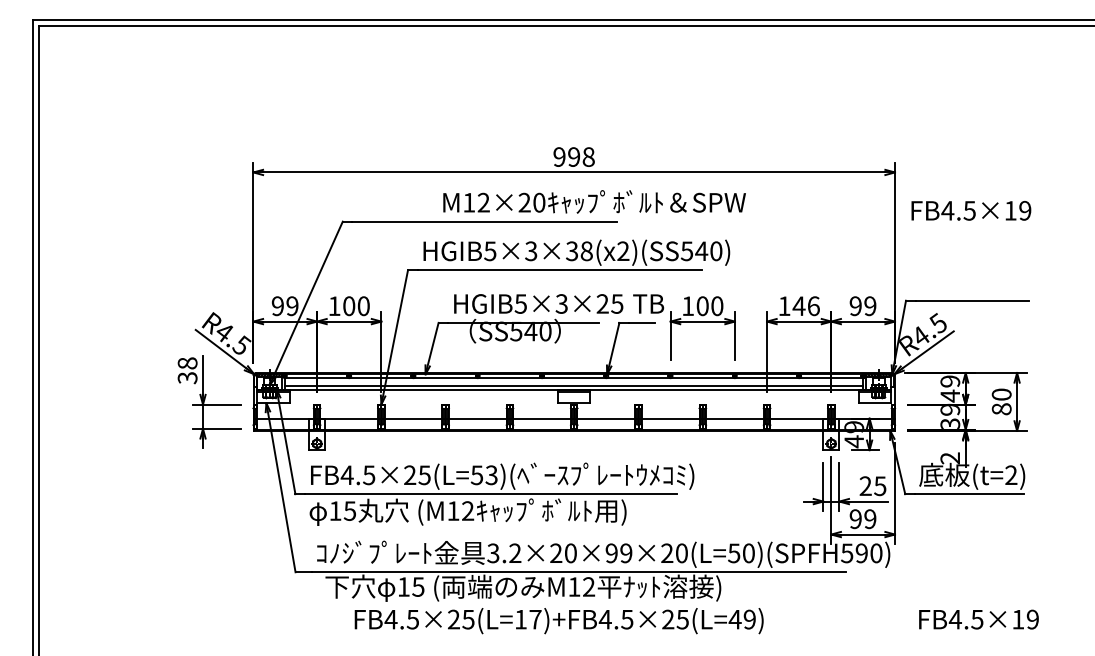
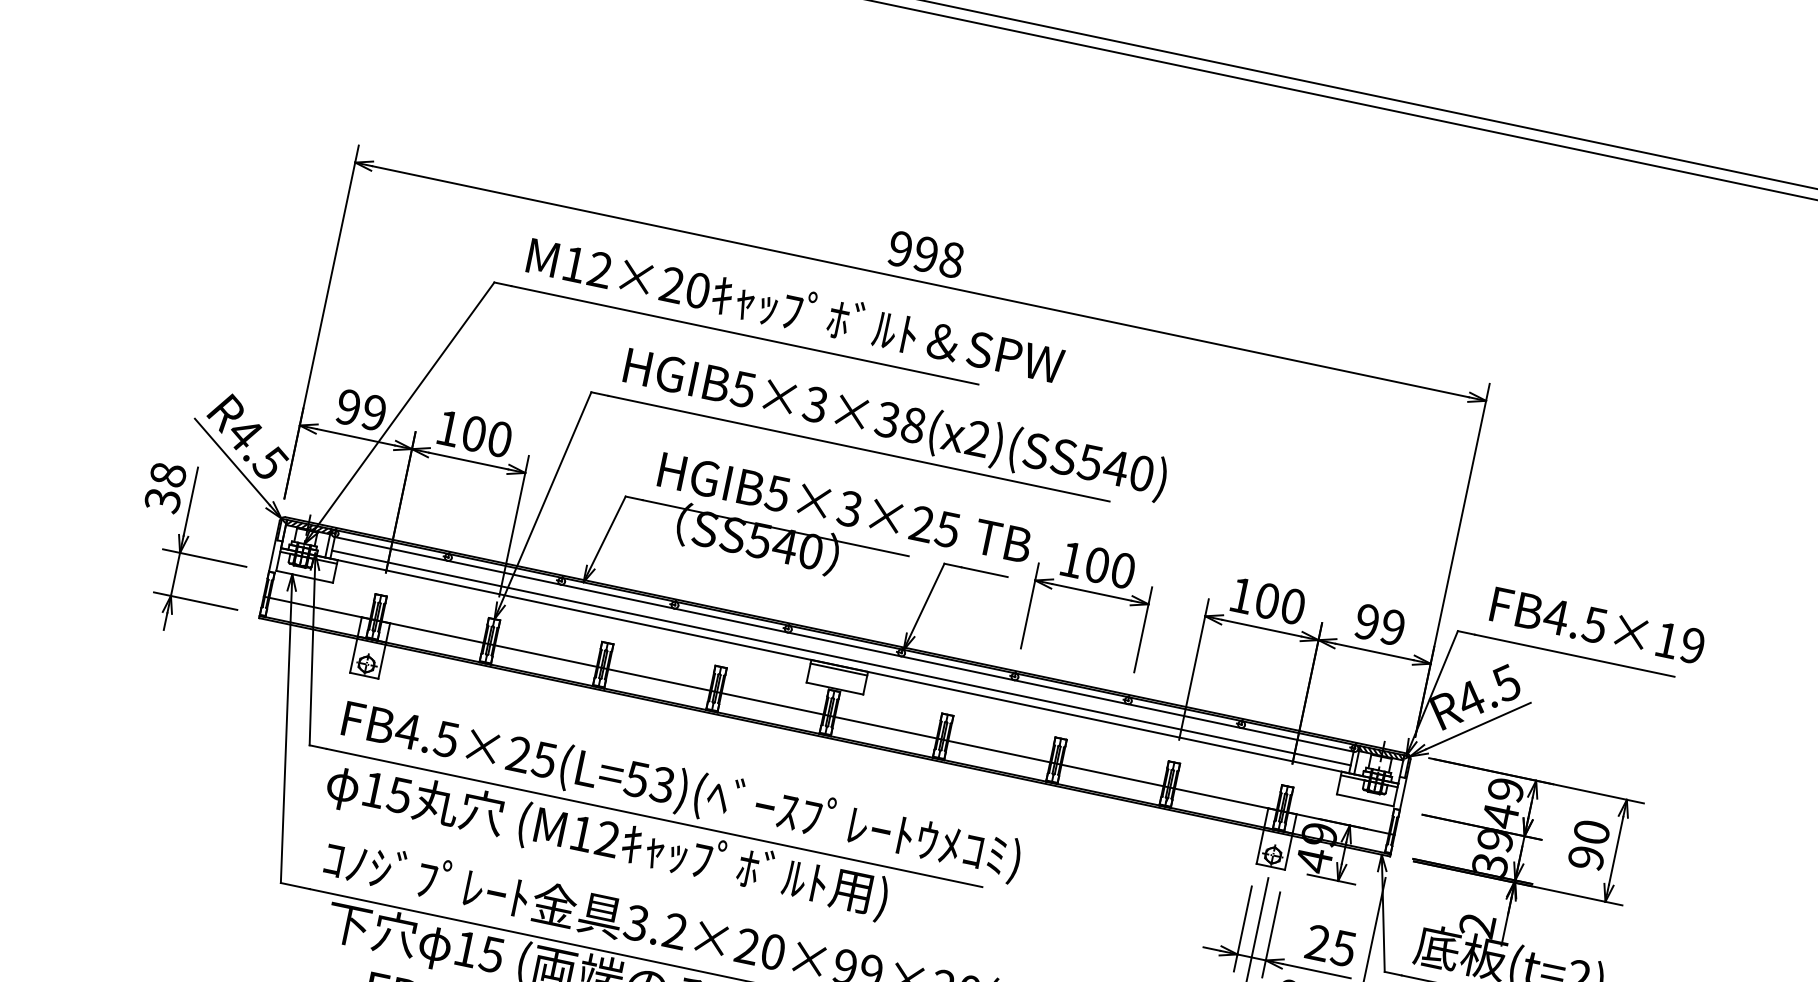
text: (594, 201) -> (795, 308), moved
text: (971, 210) -> (1598, 625), moved
text: (805, 306) -> (1278, 603), 146 -> 100
text: (1001, 409) -> (1585, 858), 80 -> 90

